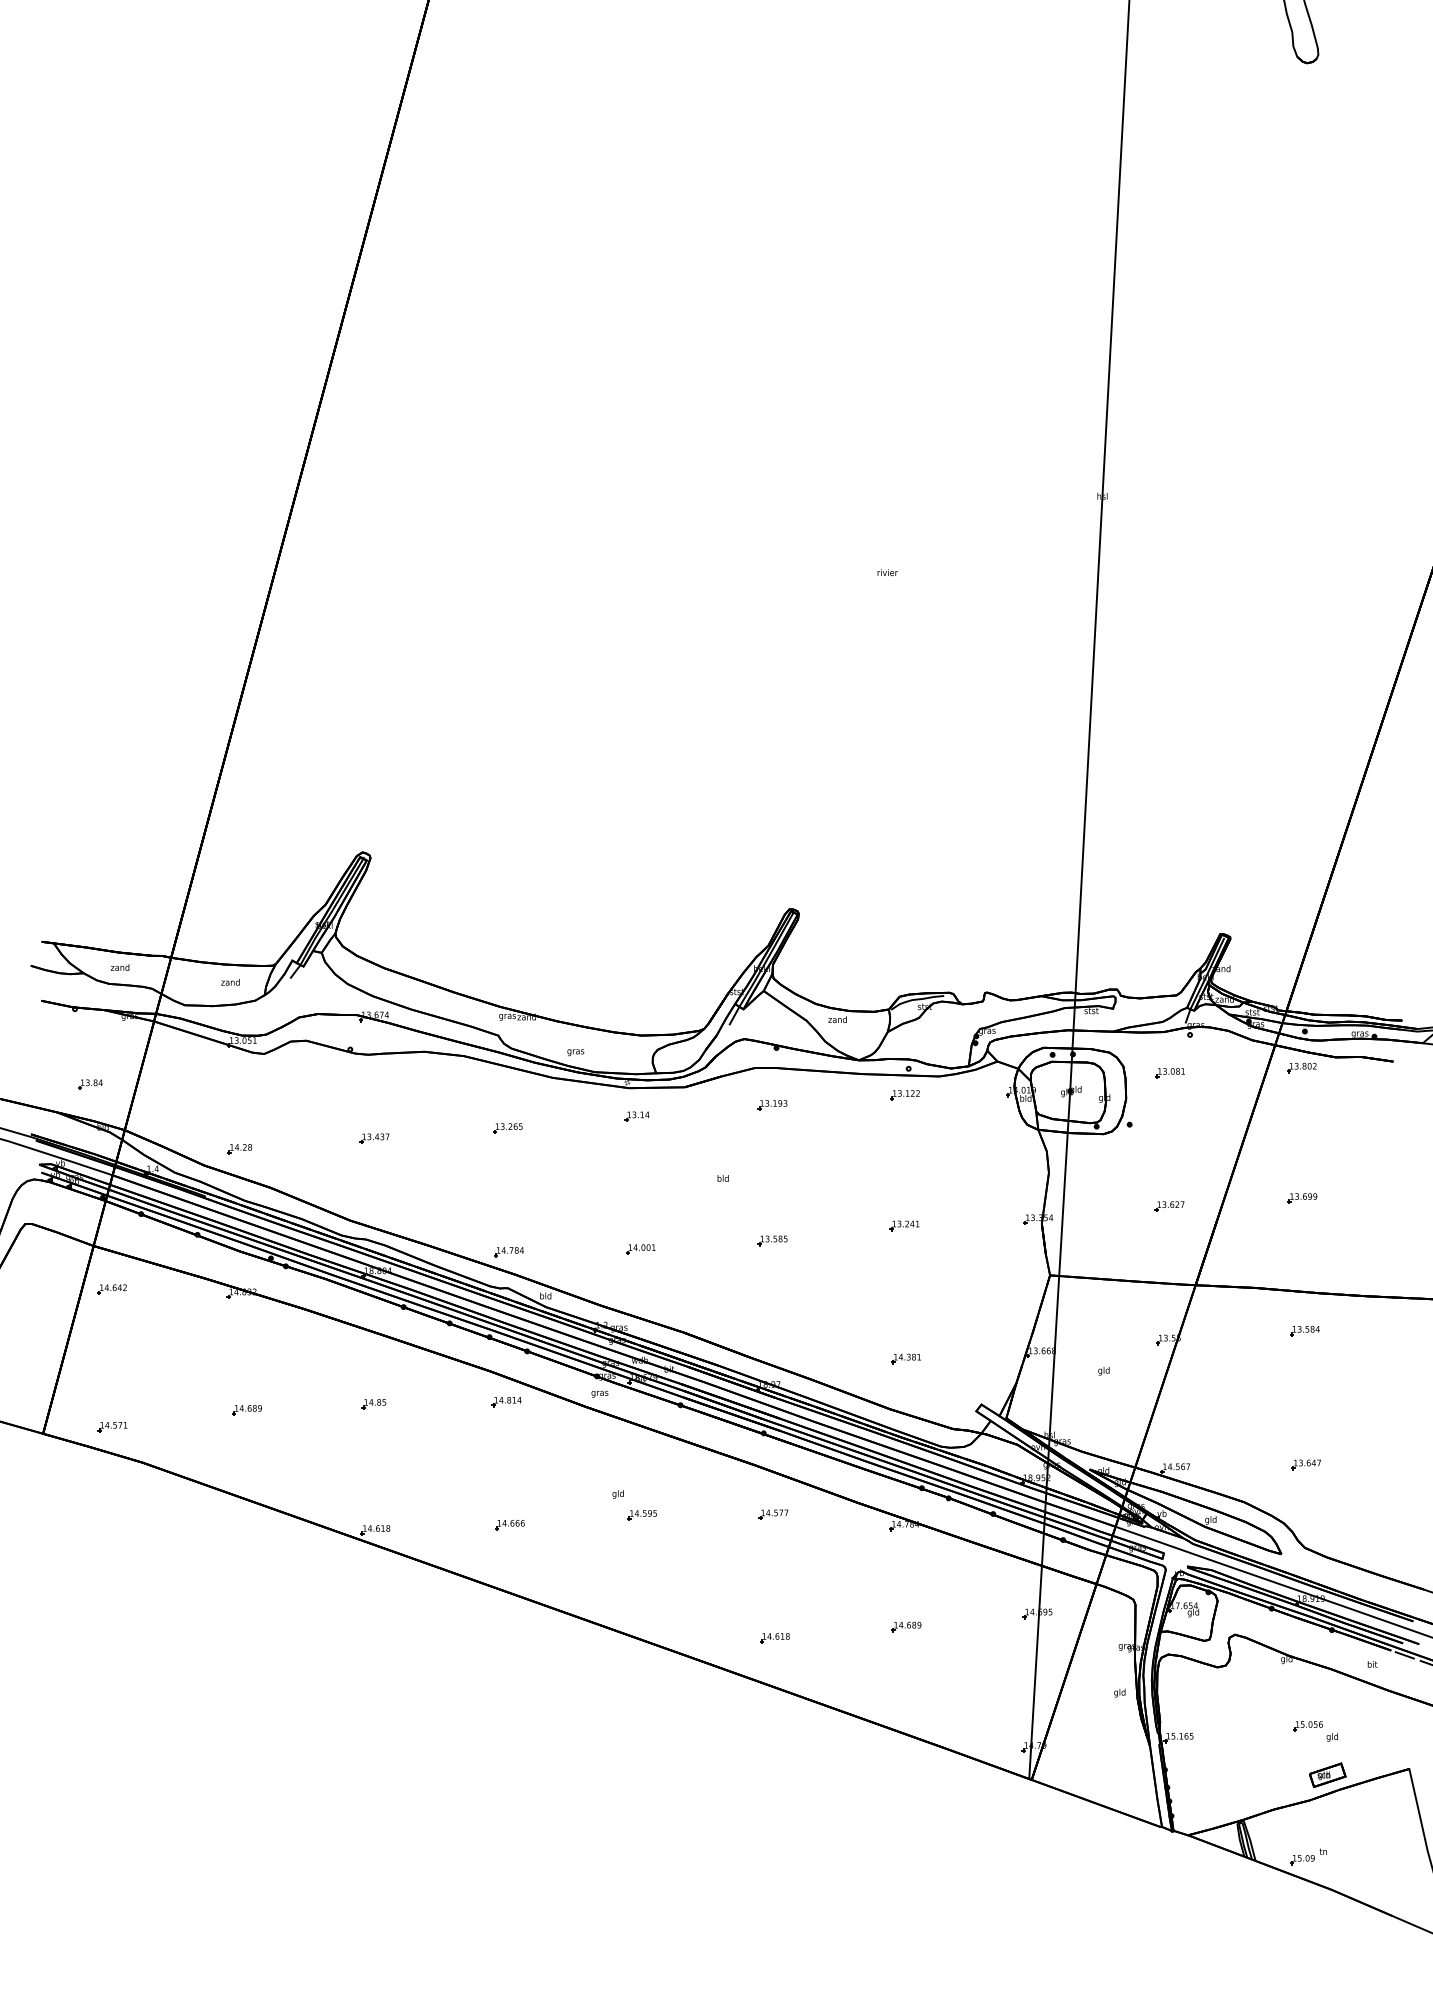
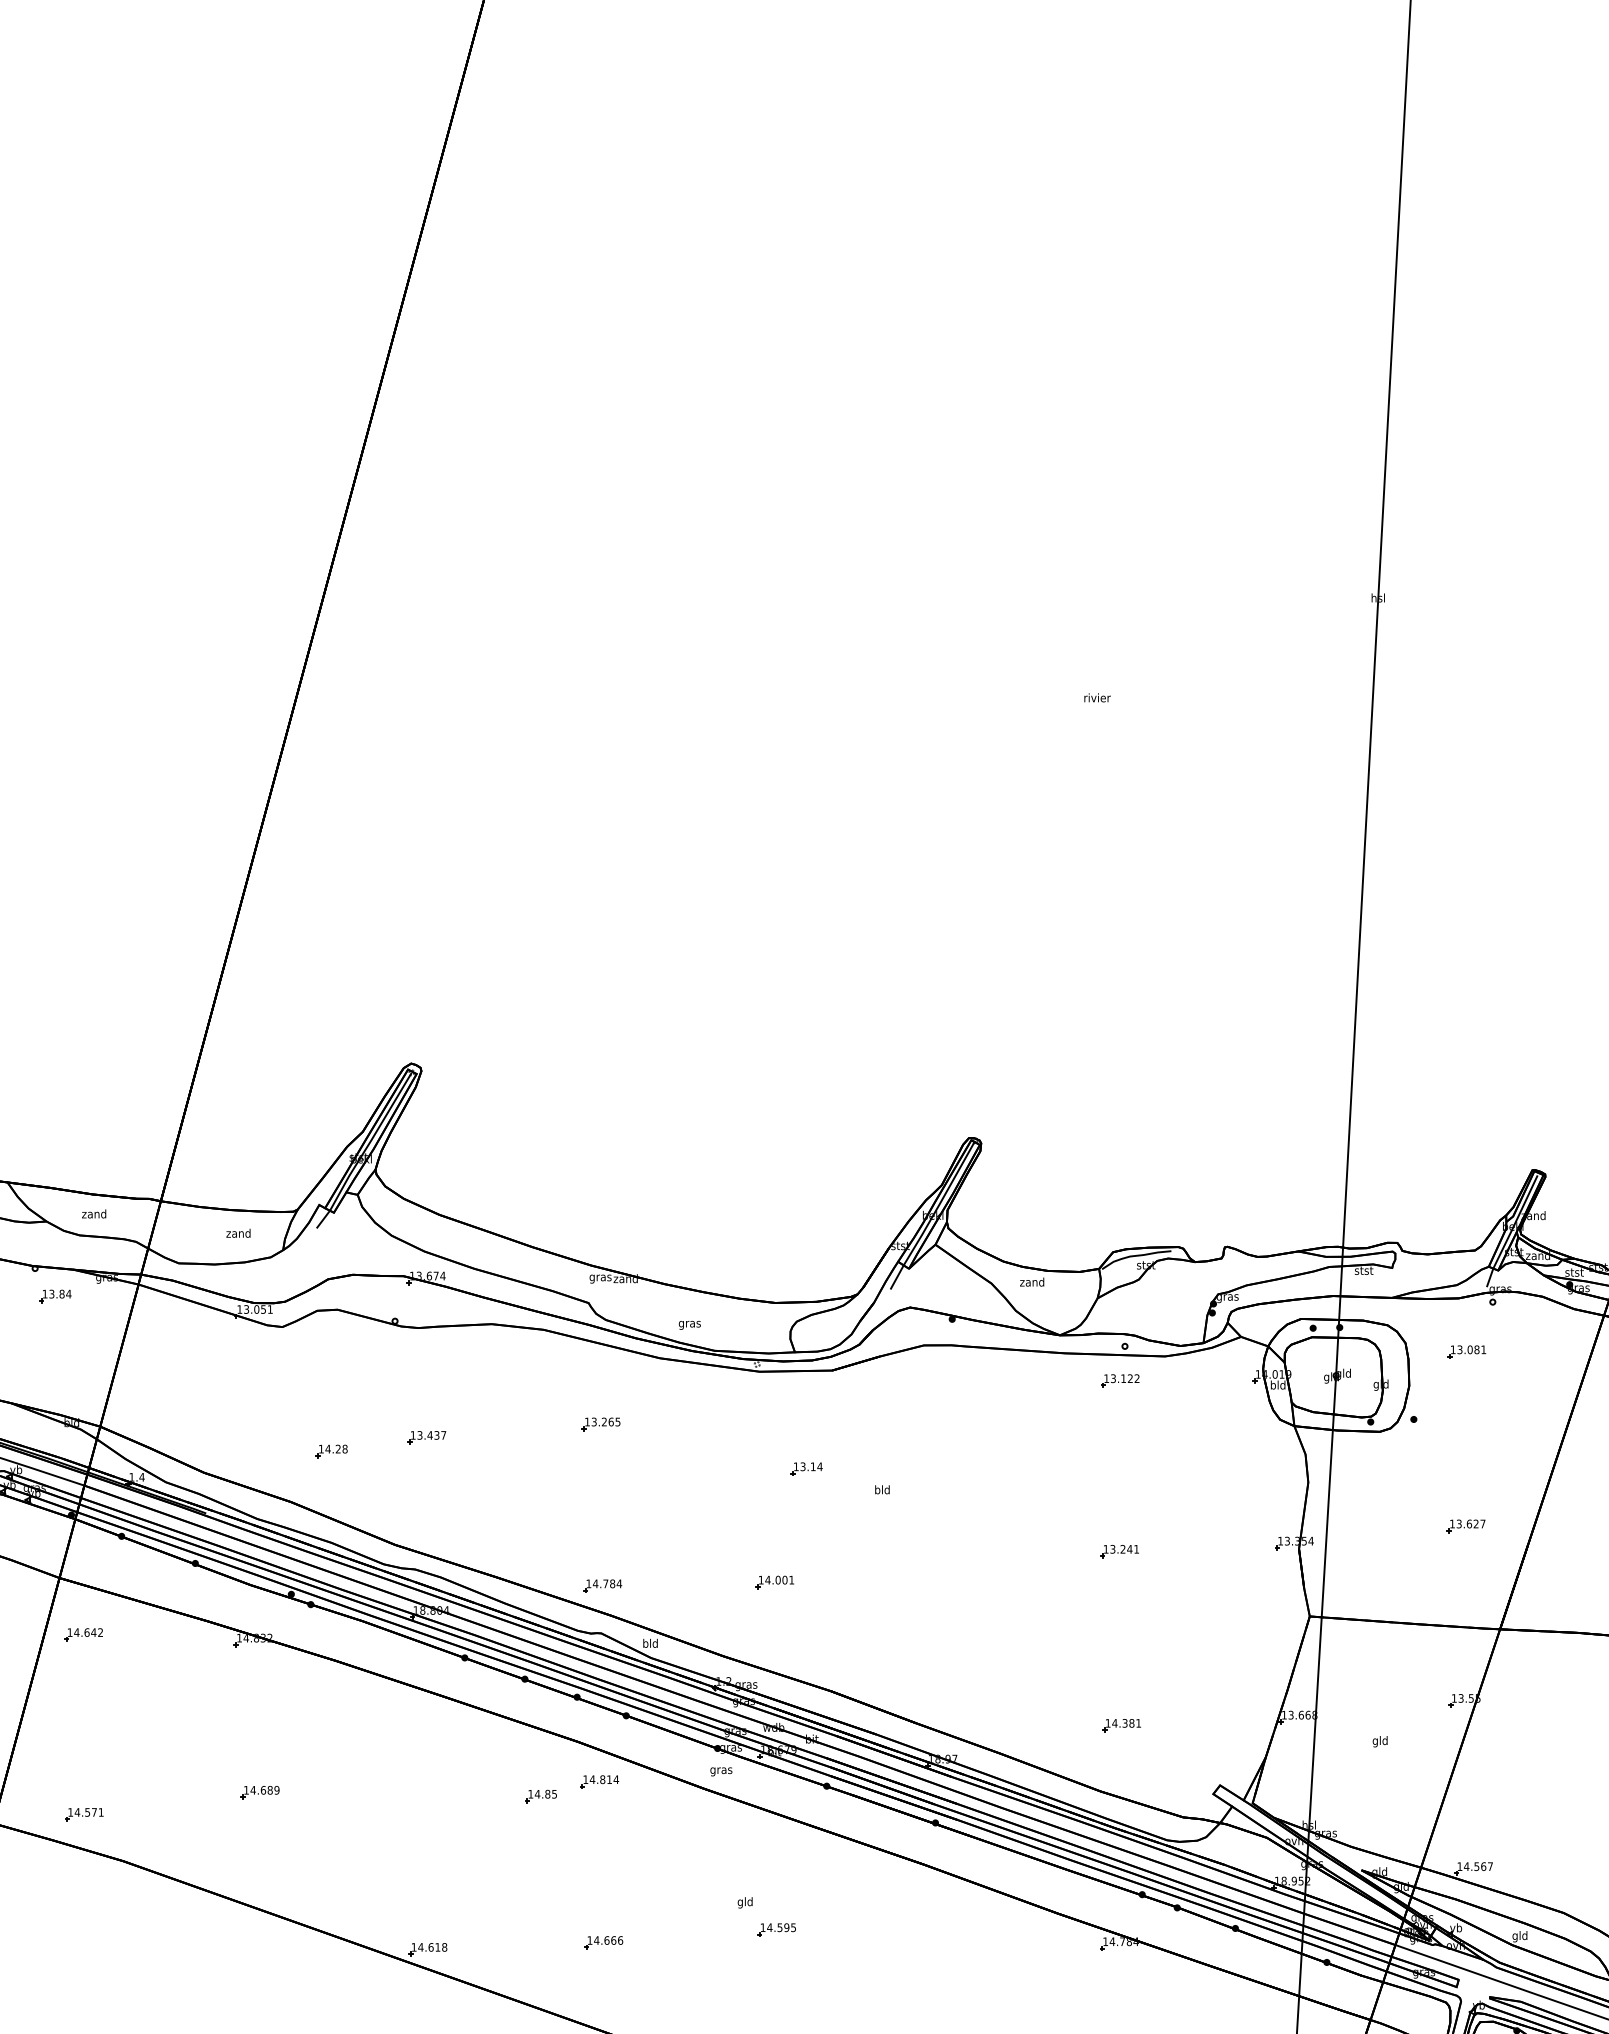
part: (90, 1084) -> (55, 1296), moved
part: (772, 1105) -> (946, 1394), removed
part: (636, 1116) -> (805, 1468), moved
part: (239, 1149) -> (331, 1451), moved
part: (772, 1240) -> (946, 1570), removed
part: (373, 1404) -> (540, 1796), moved
part: (773, 1514) -> (948, 1929), removed

